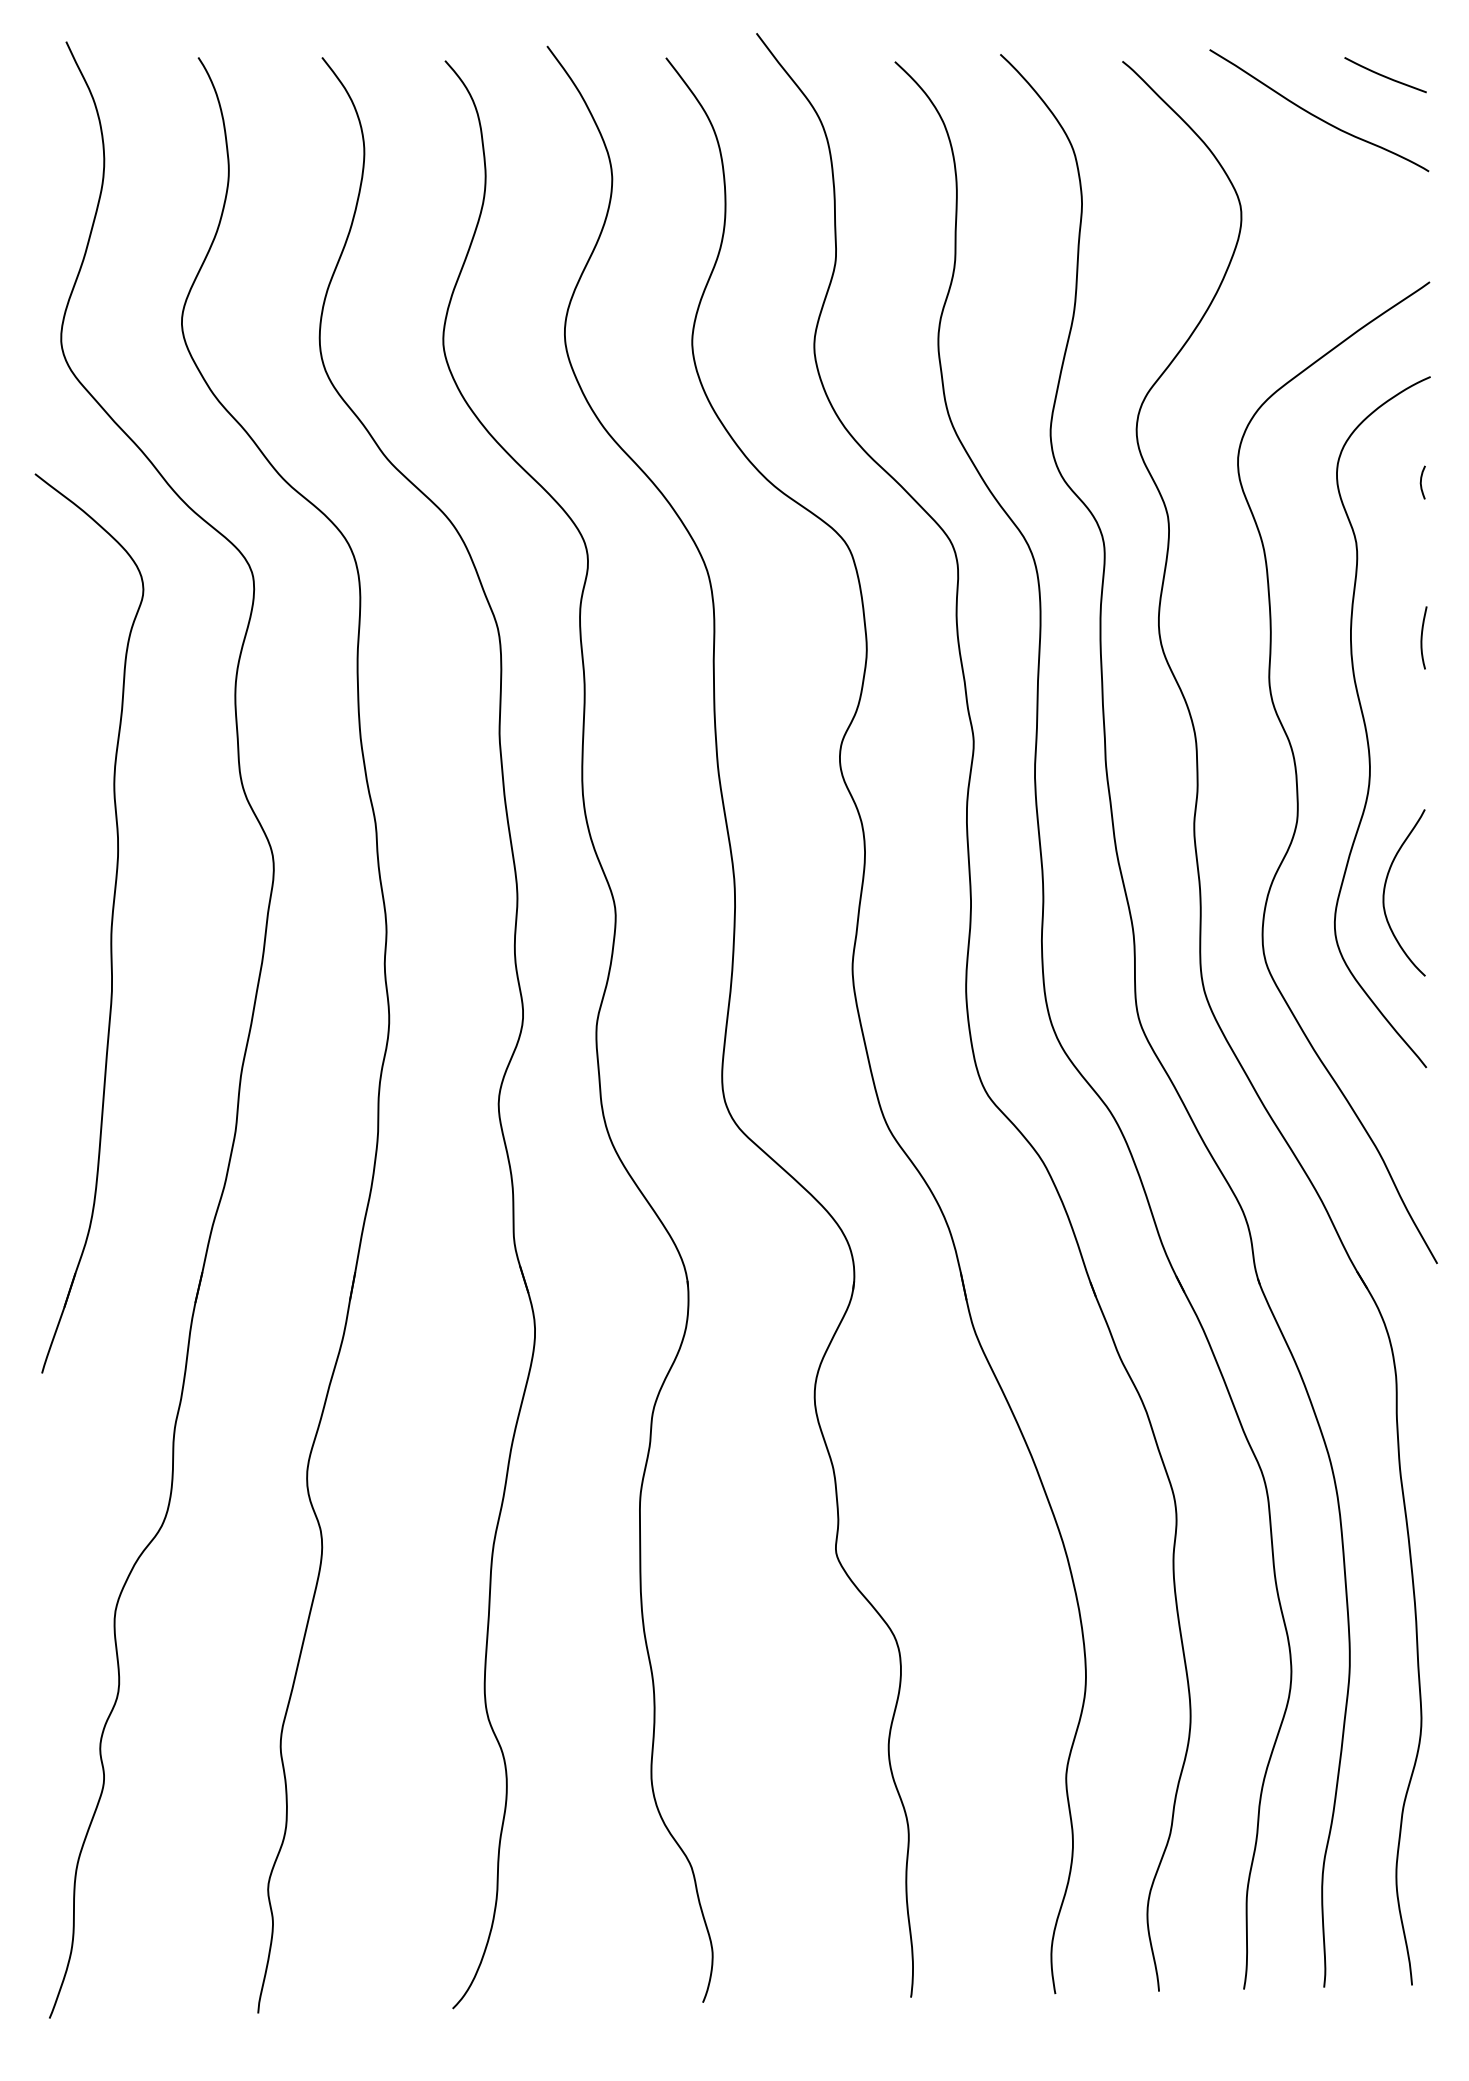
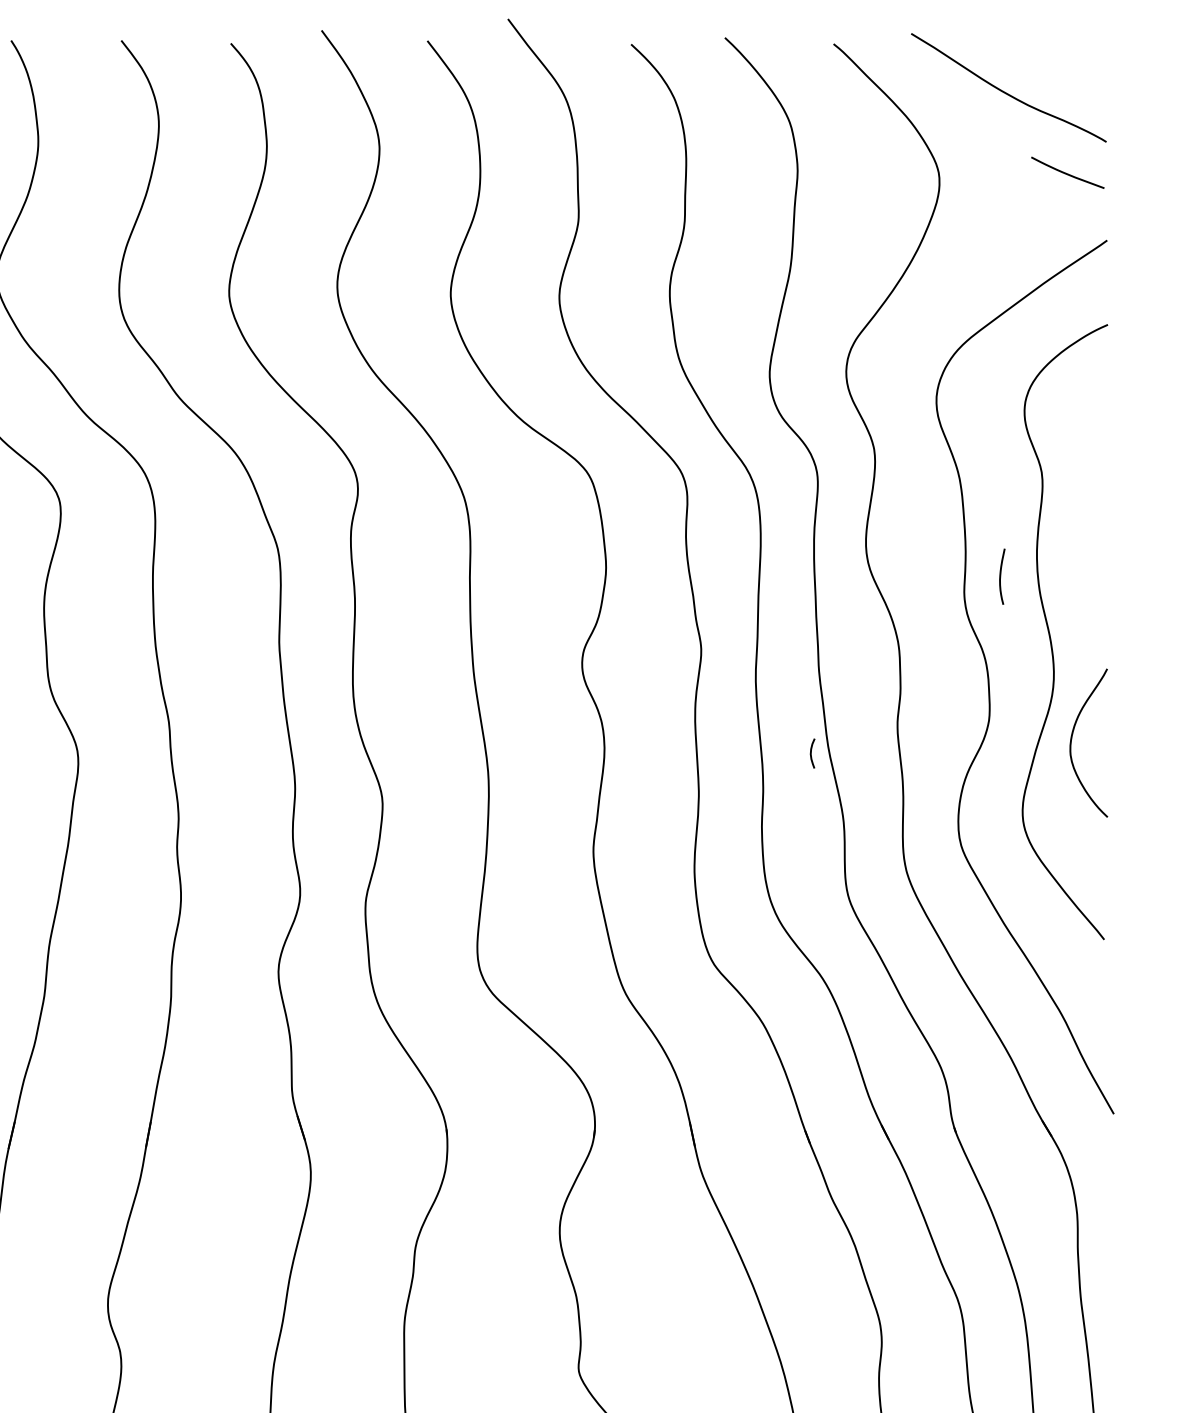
curve: (1385, 75) -> (1067, 173), moved
curve: (1421, 482) -> (811, 753), moved
curve: (1422, 637) -> (1000, 576), moved
curve: (1385, 889) -> (1072, 740), moved

